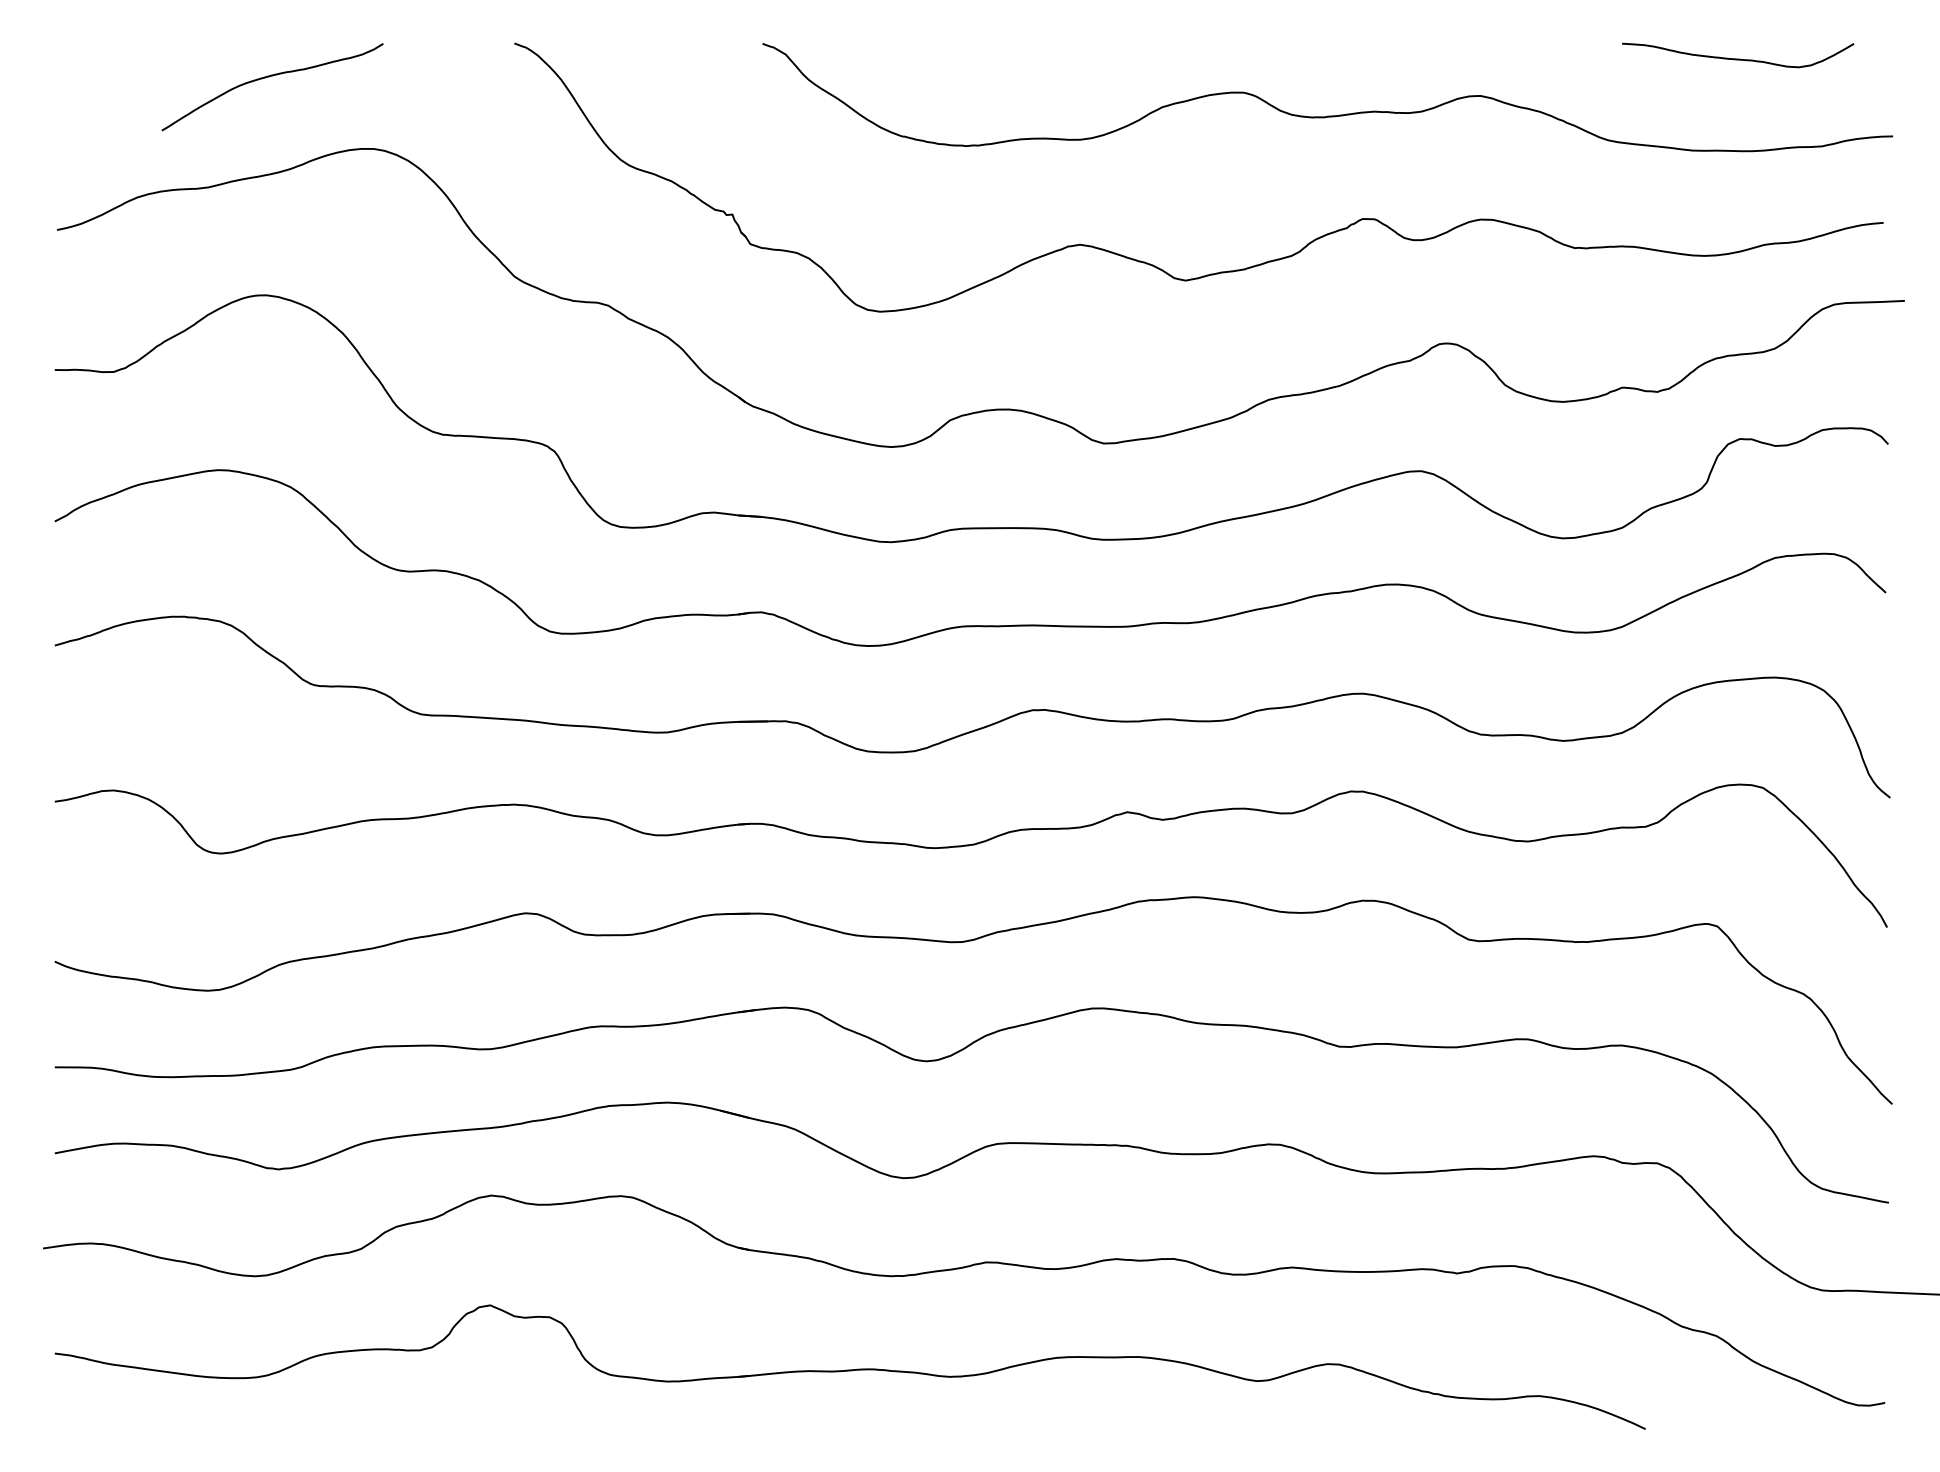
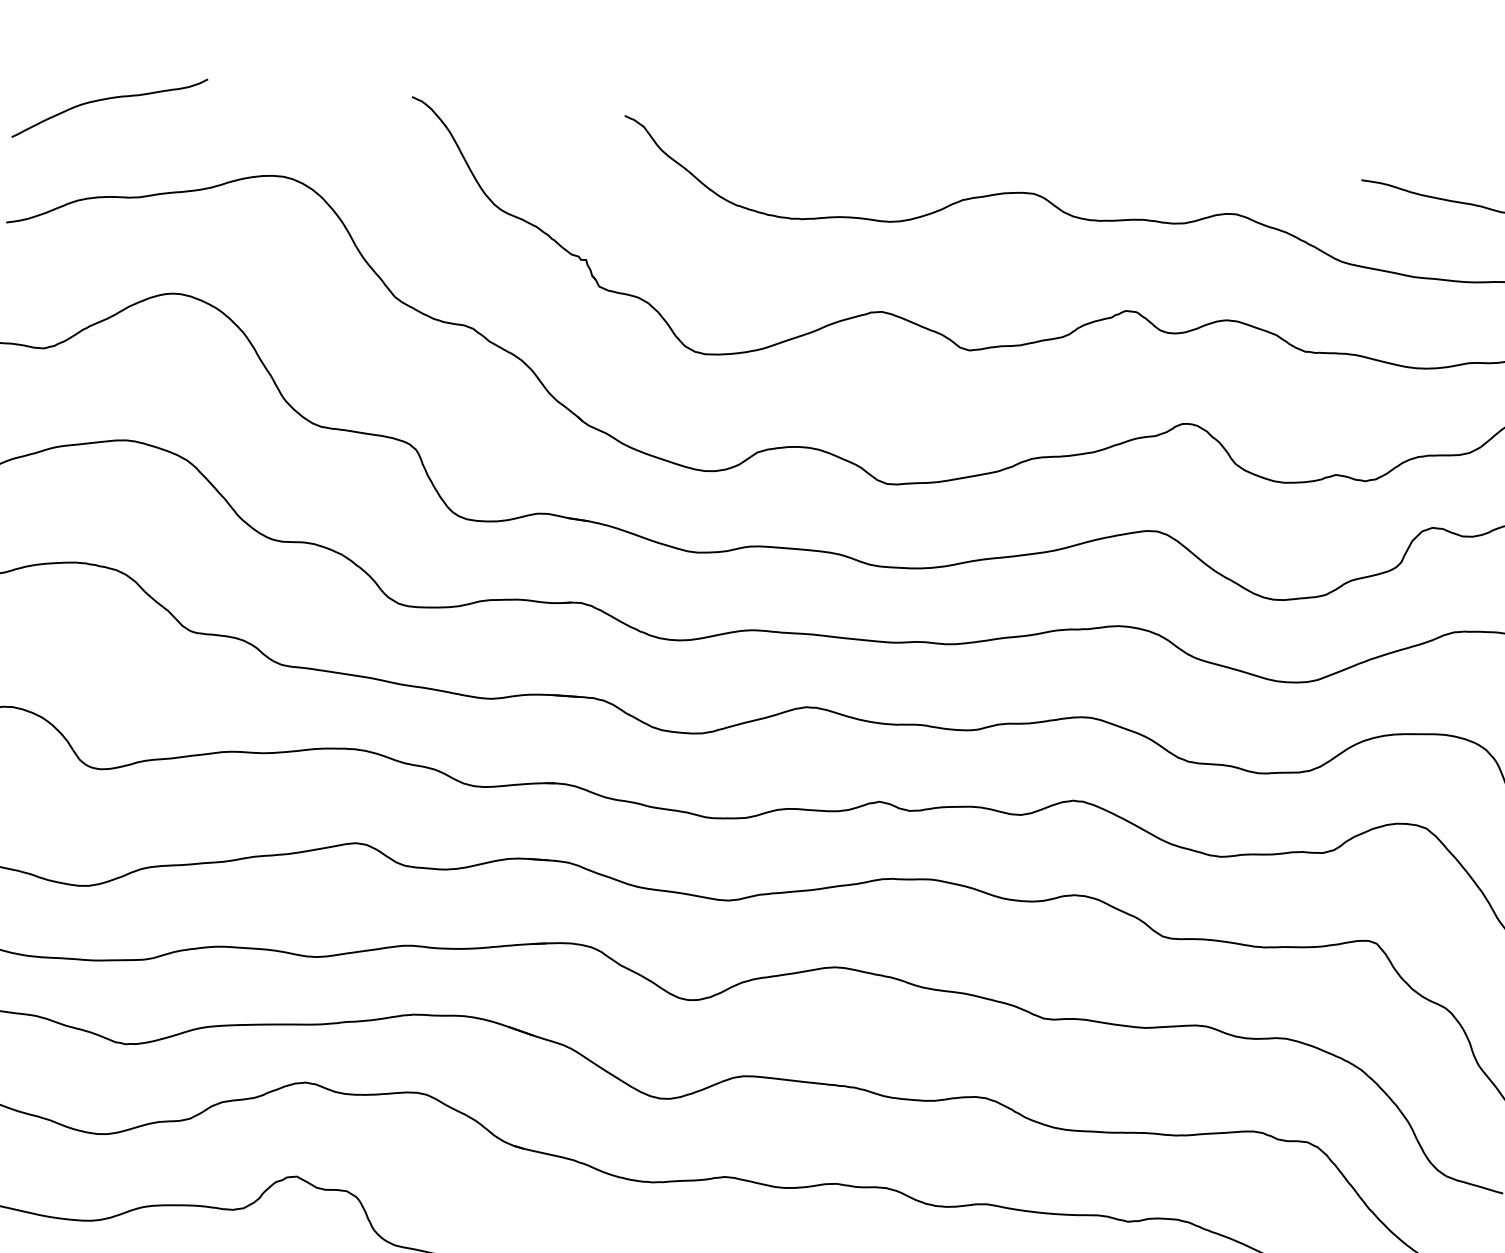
curve: (269, 77) -> (107, 99), moved

